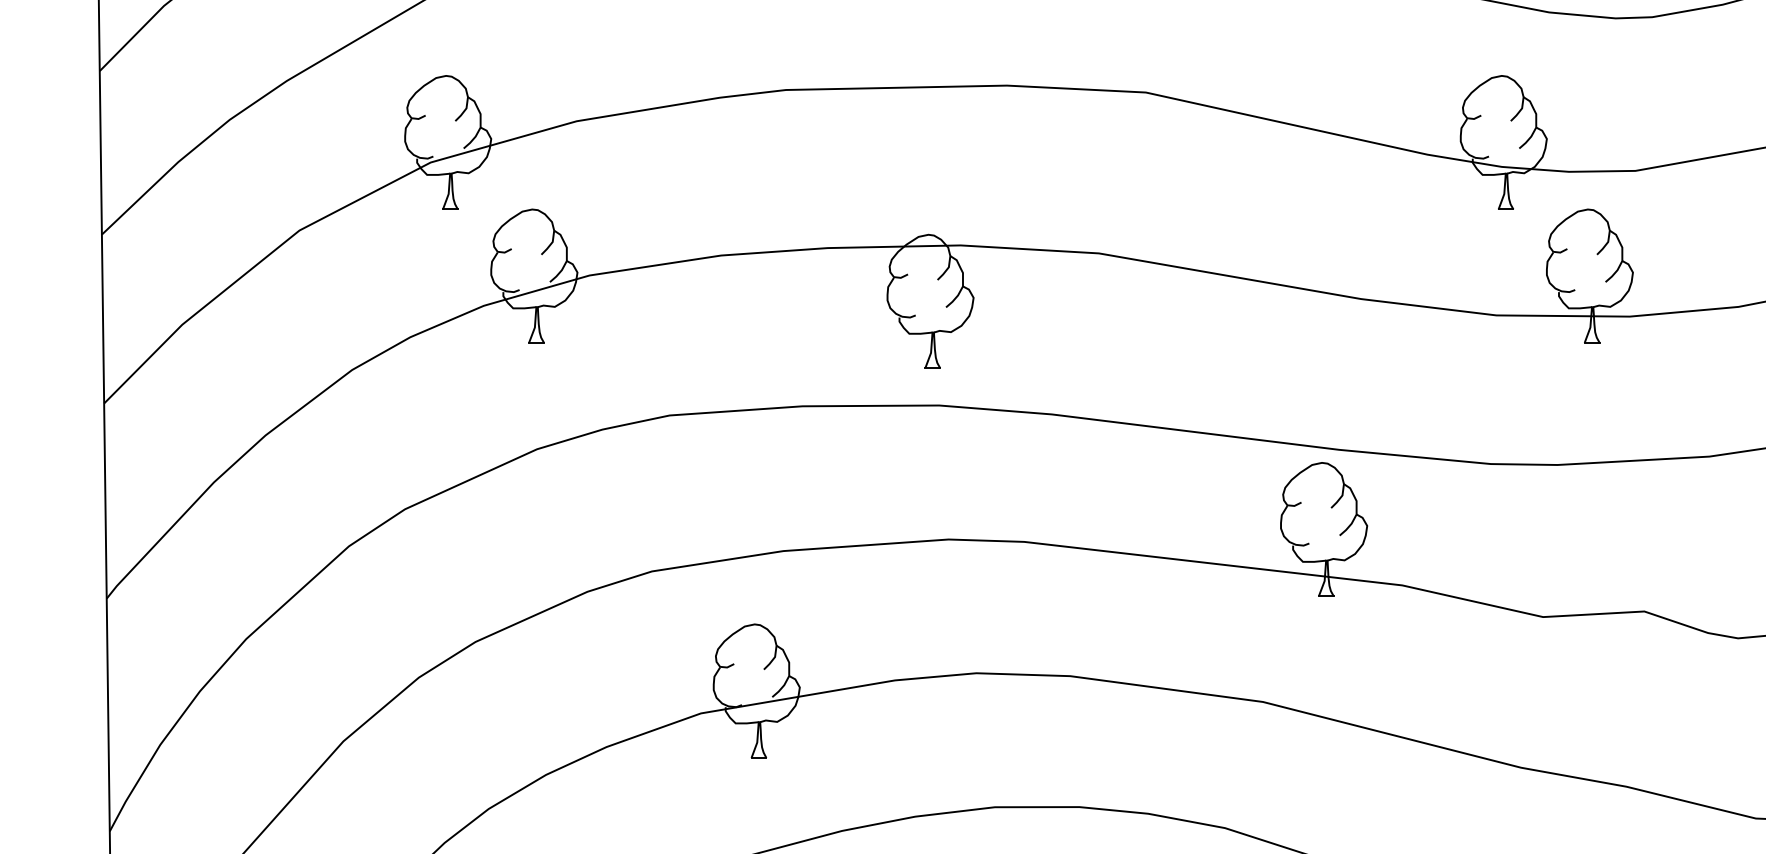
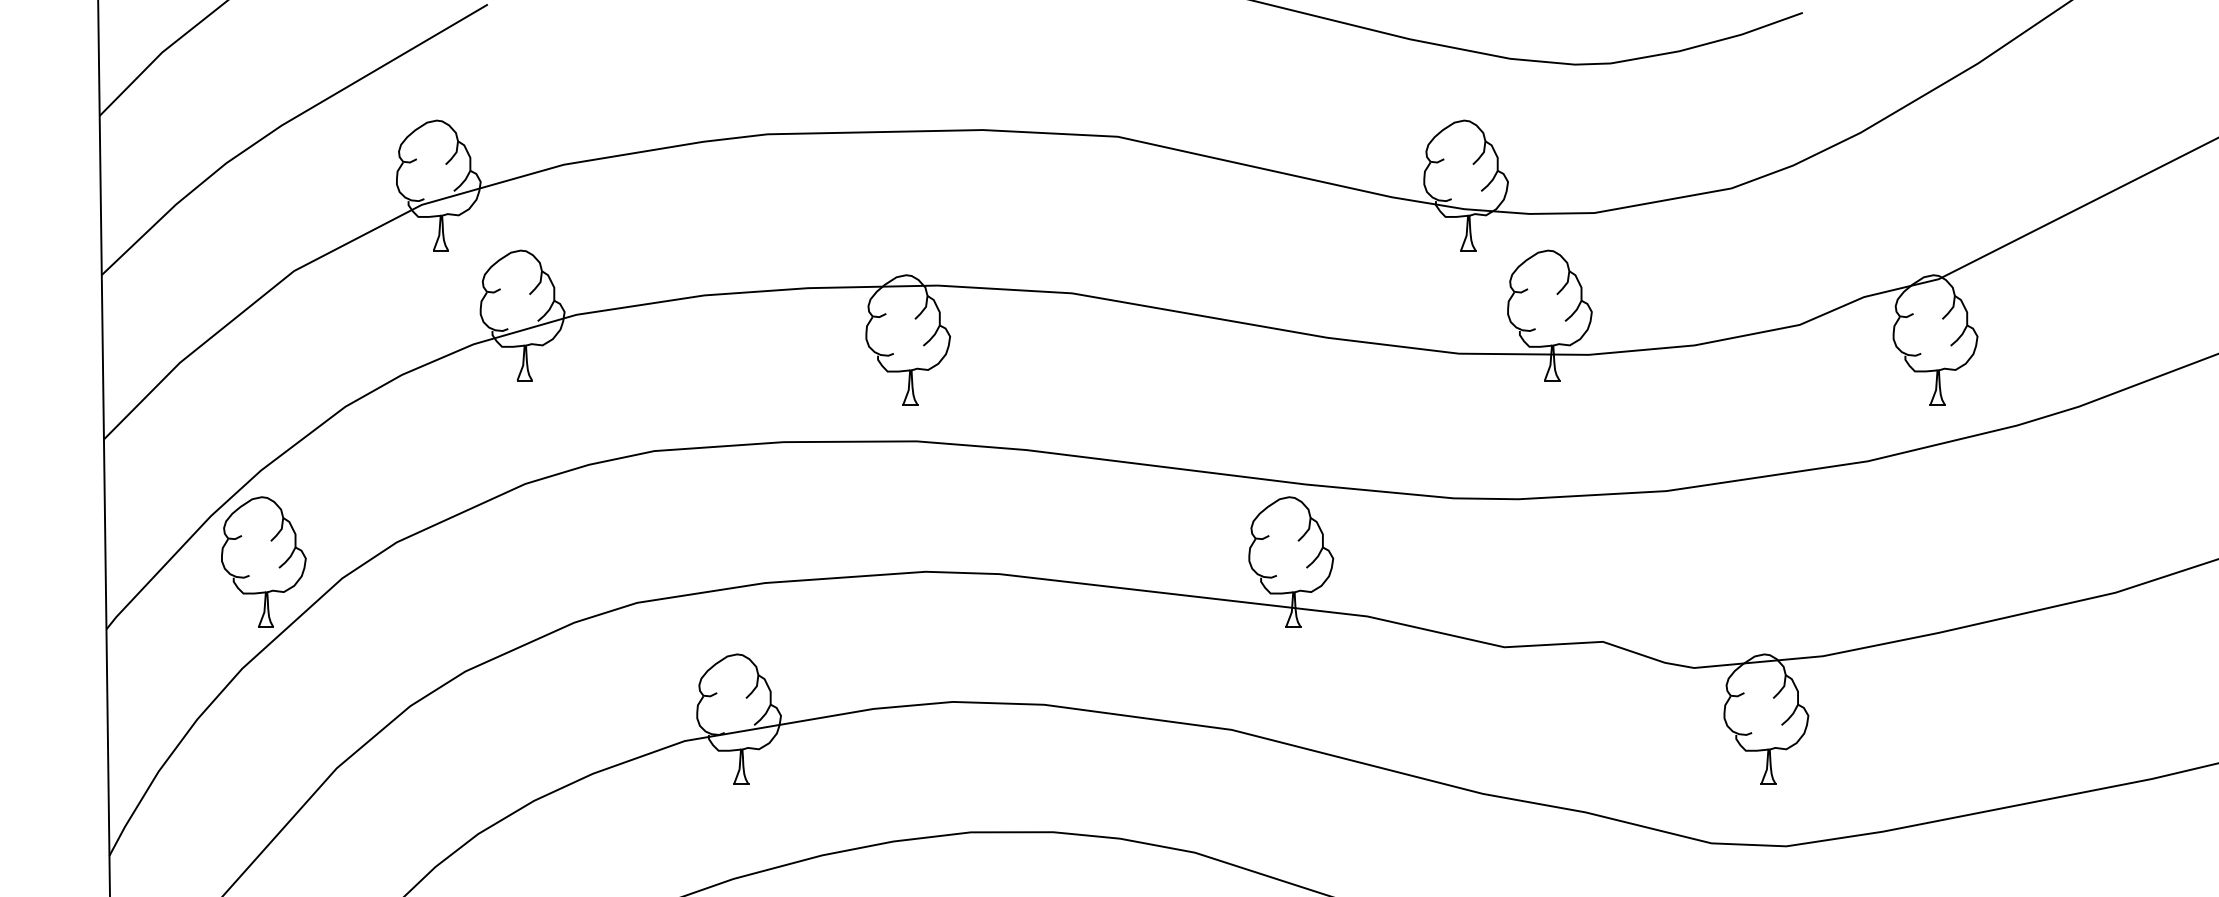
part: (268, 528) -> (263, 561), added

